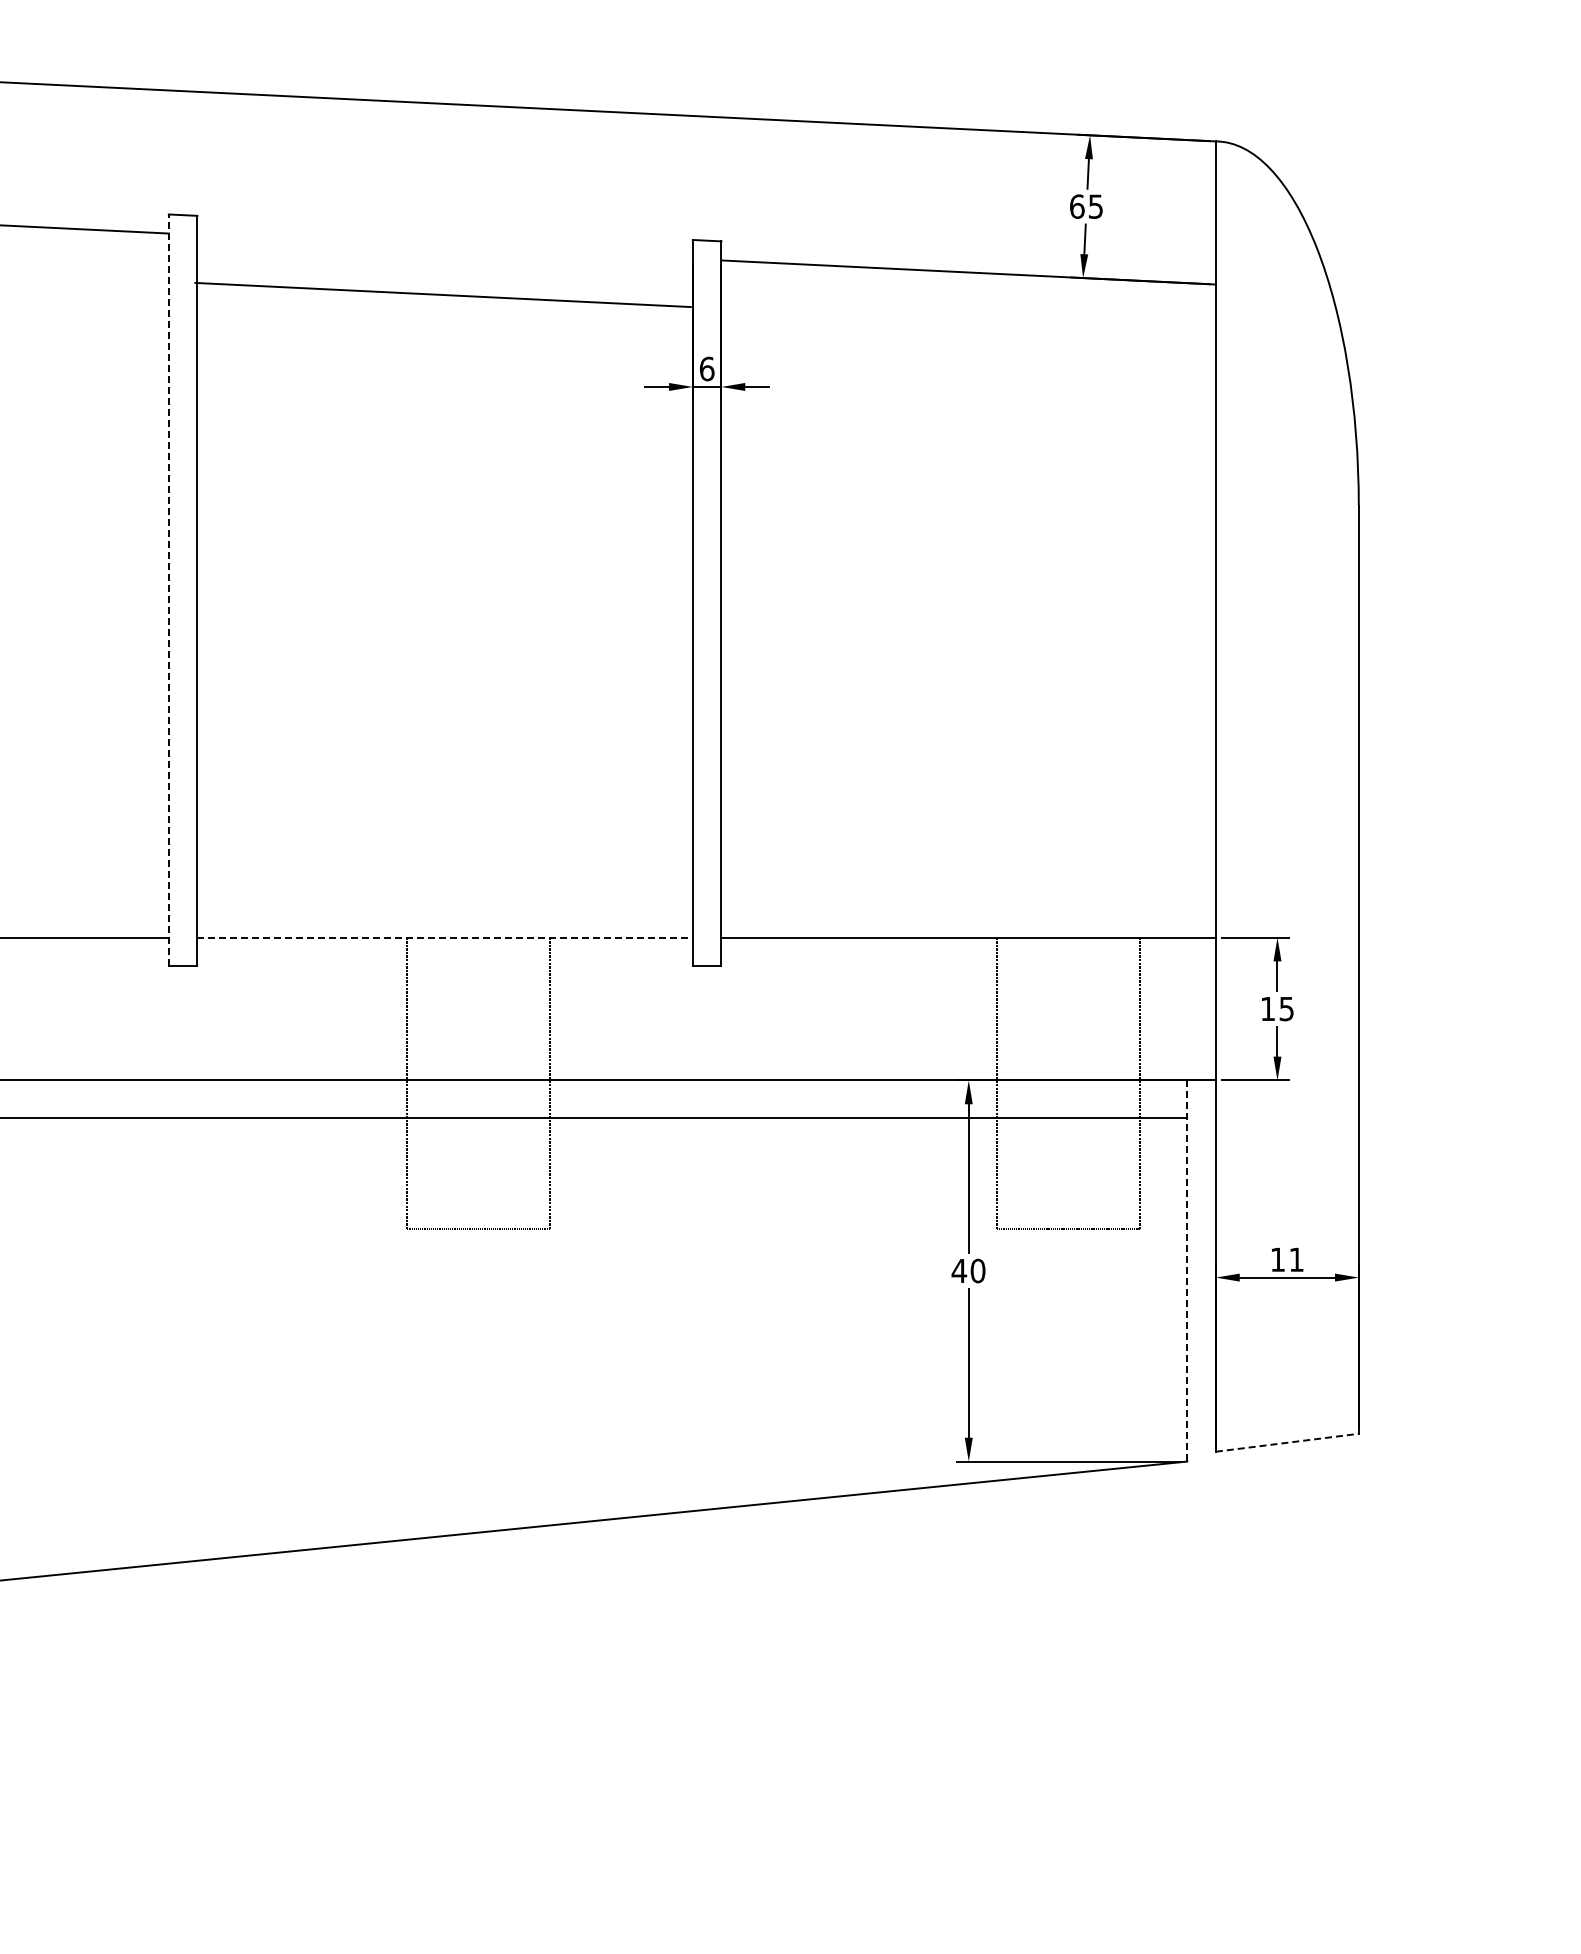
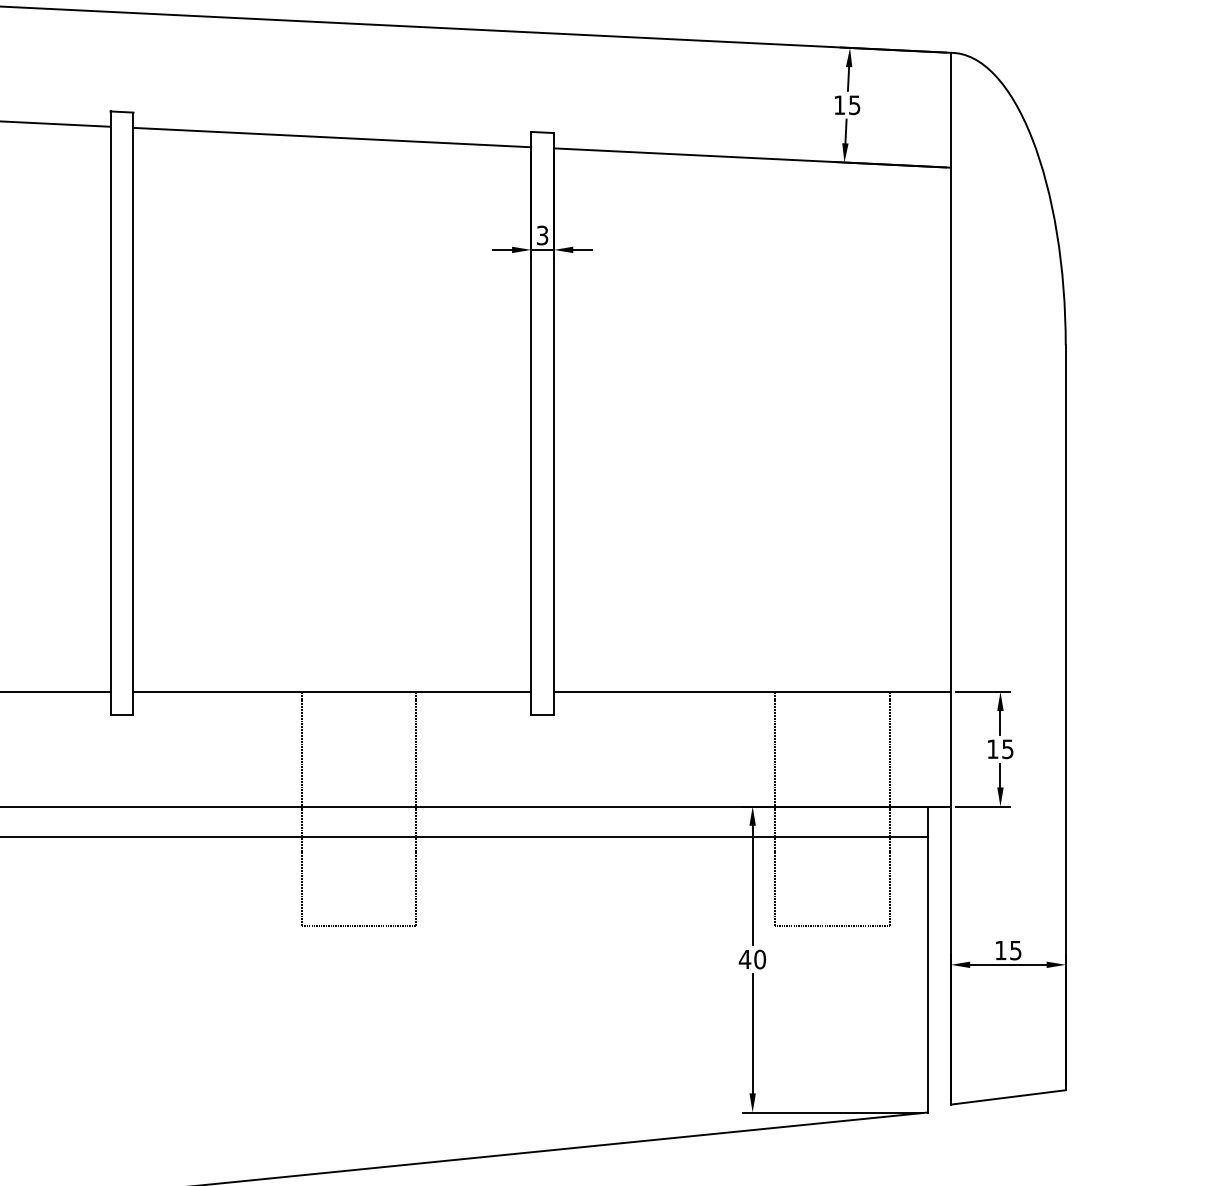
text: (1077, 206) -> (839, 105), 65 -> 15
line: (442, 294) -> (331, 137), moved
text: (706, 368) -> (542, 235), 6 -> 3
line: (168, 590) -> (110, 413), dashed -> solid
line: (445, 937) -> (332, 691), dashed -> solid
text: (1296, 1259) -> (1015, 950), 11 -> 15
line: (1187, 1271) -> (928, 959), dashed -> solid
line: (1287, 1442) -> (1008, 1097), dashed -> solid

